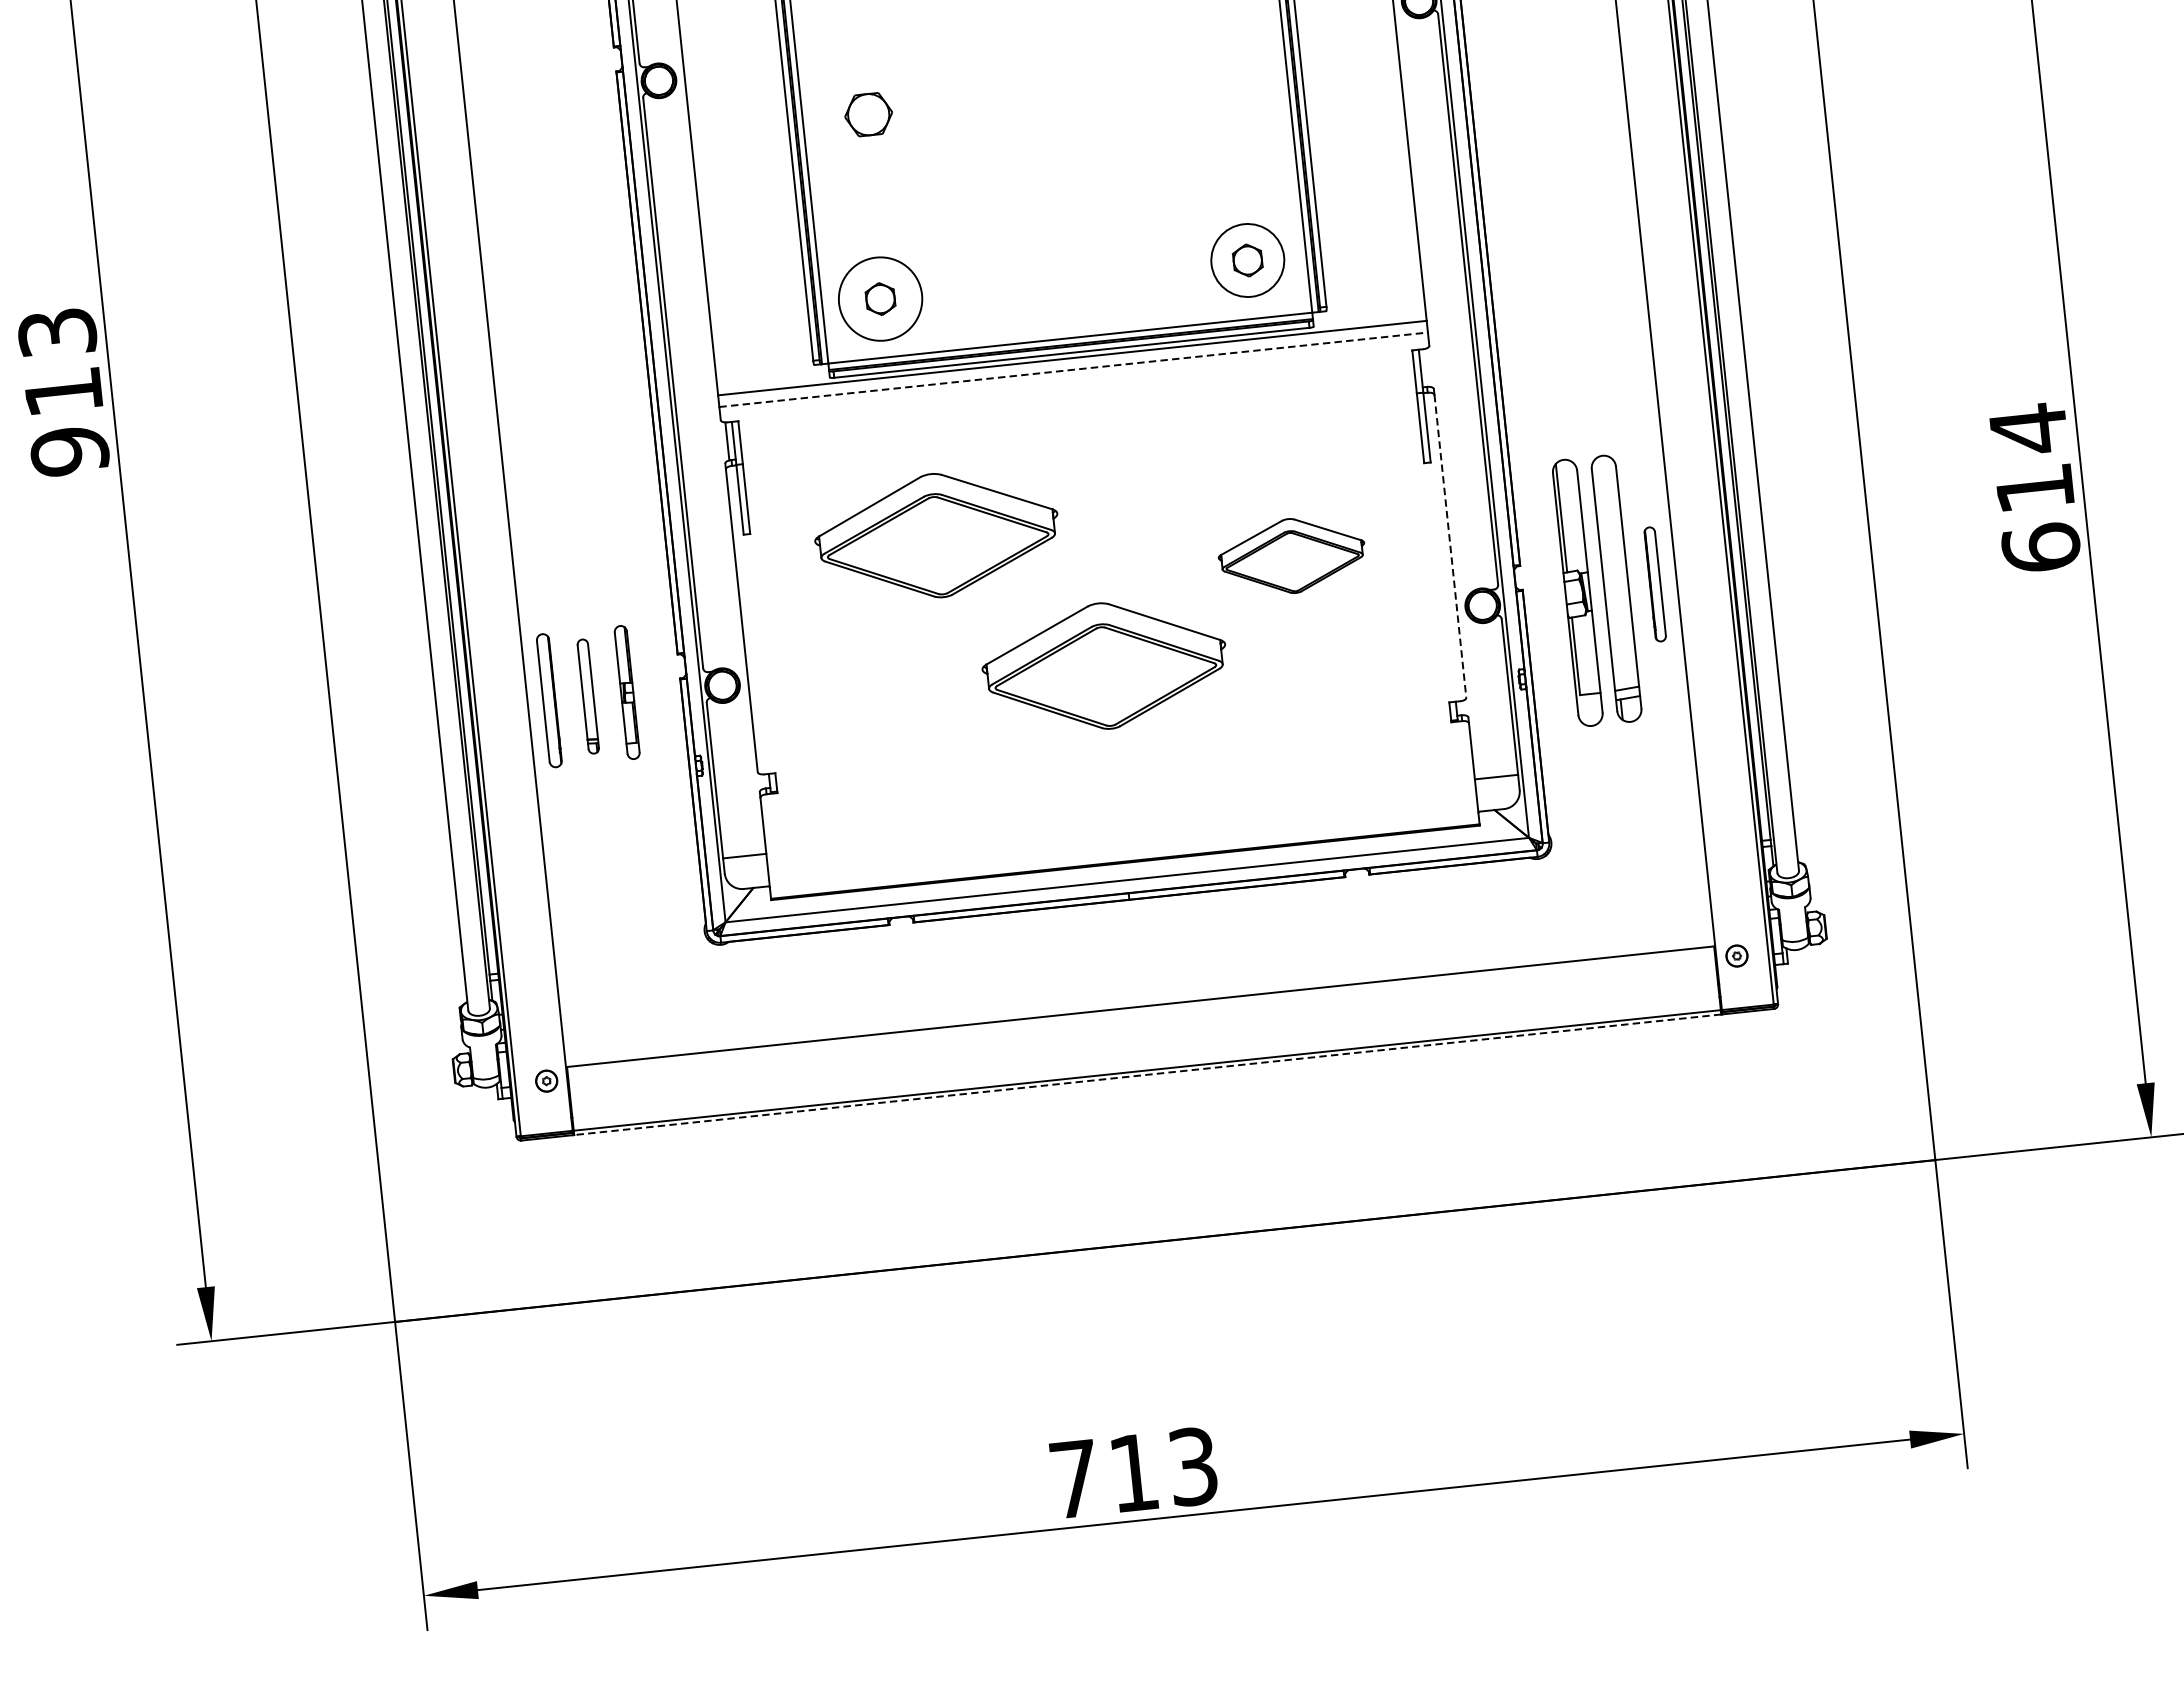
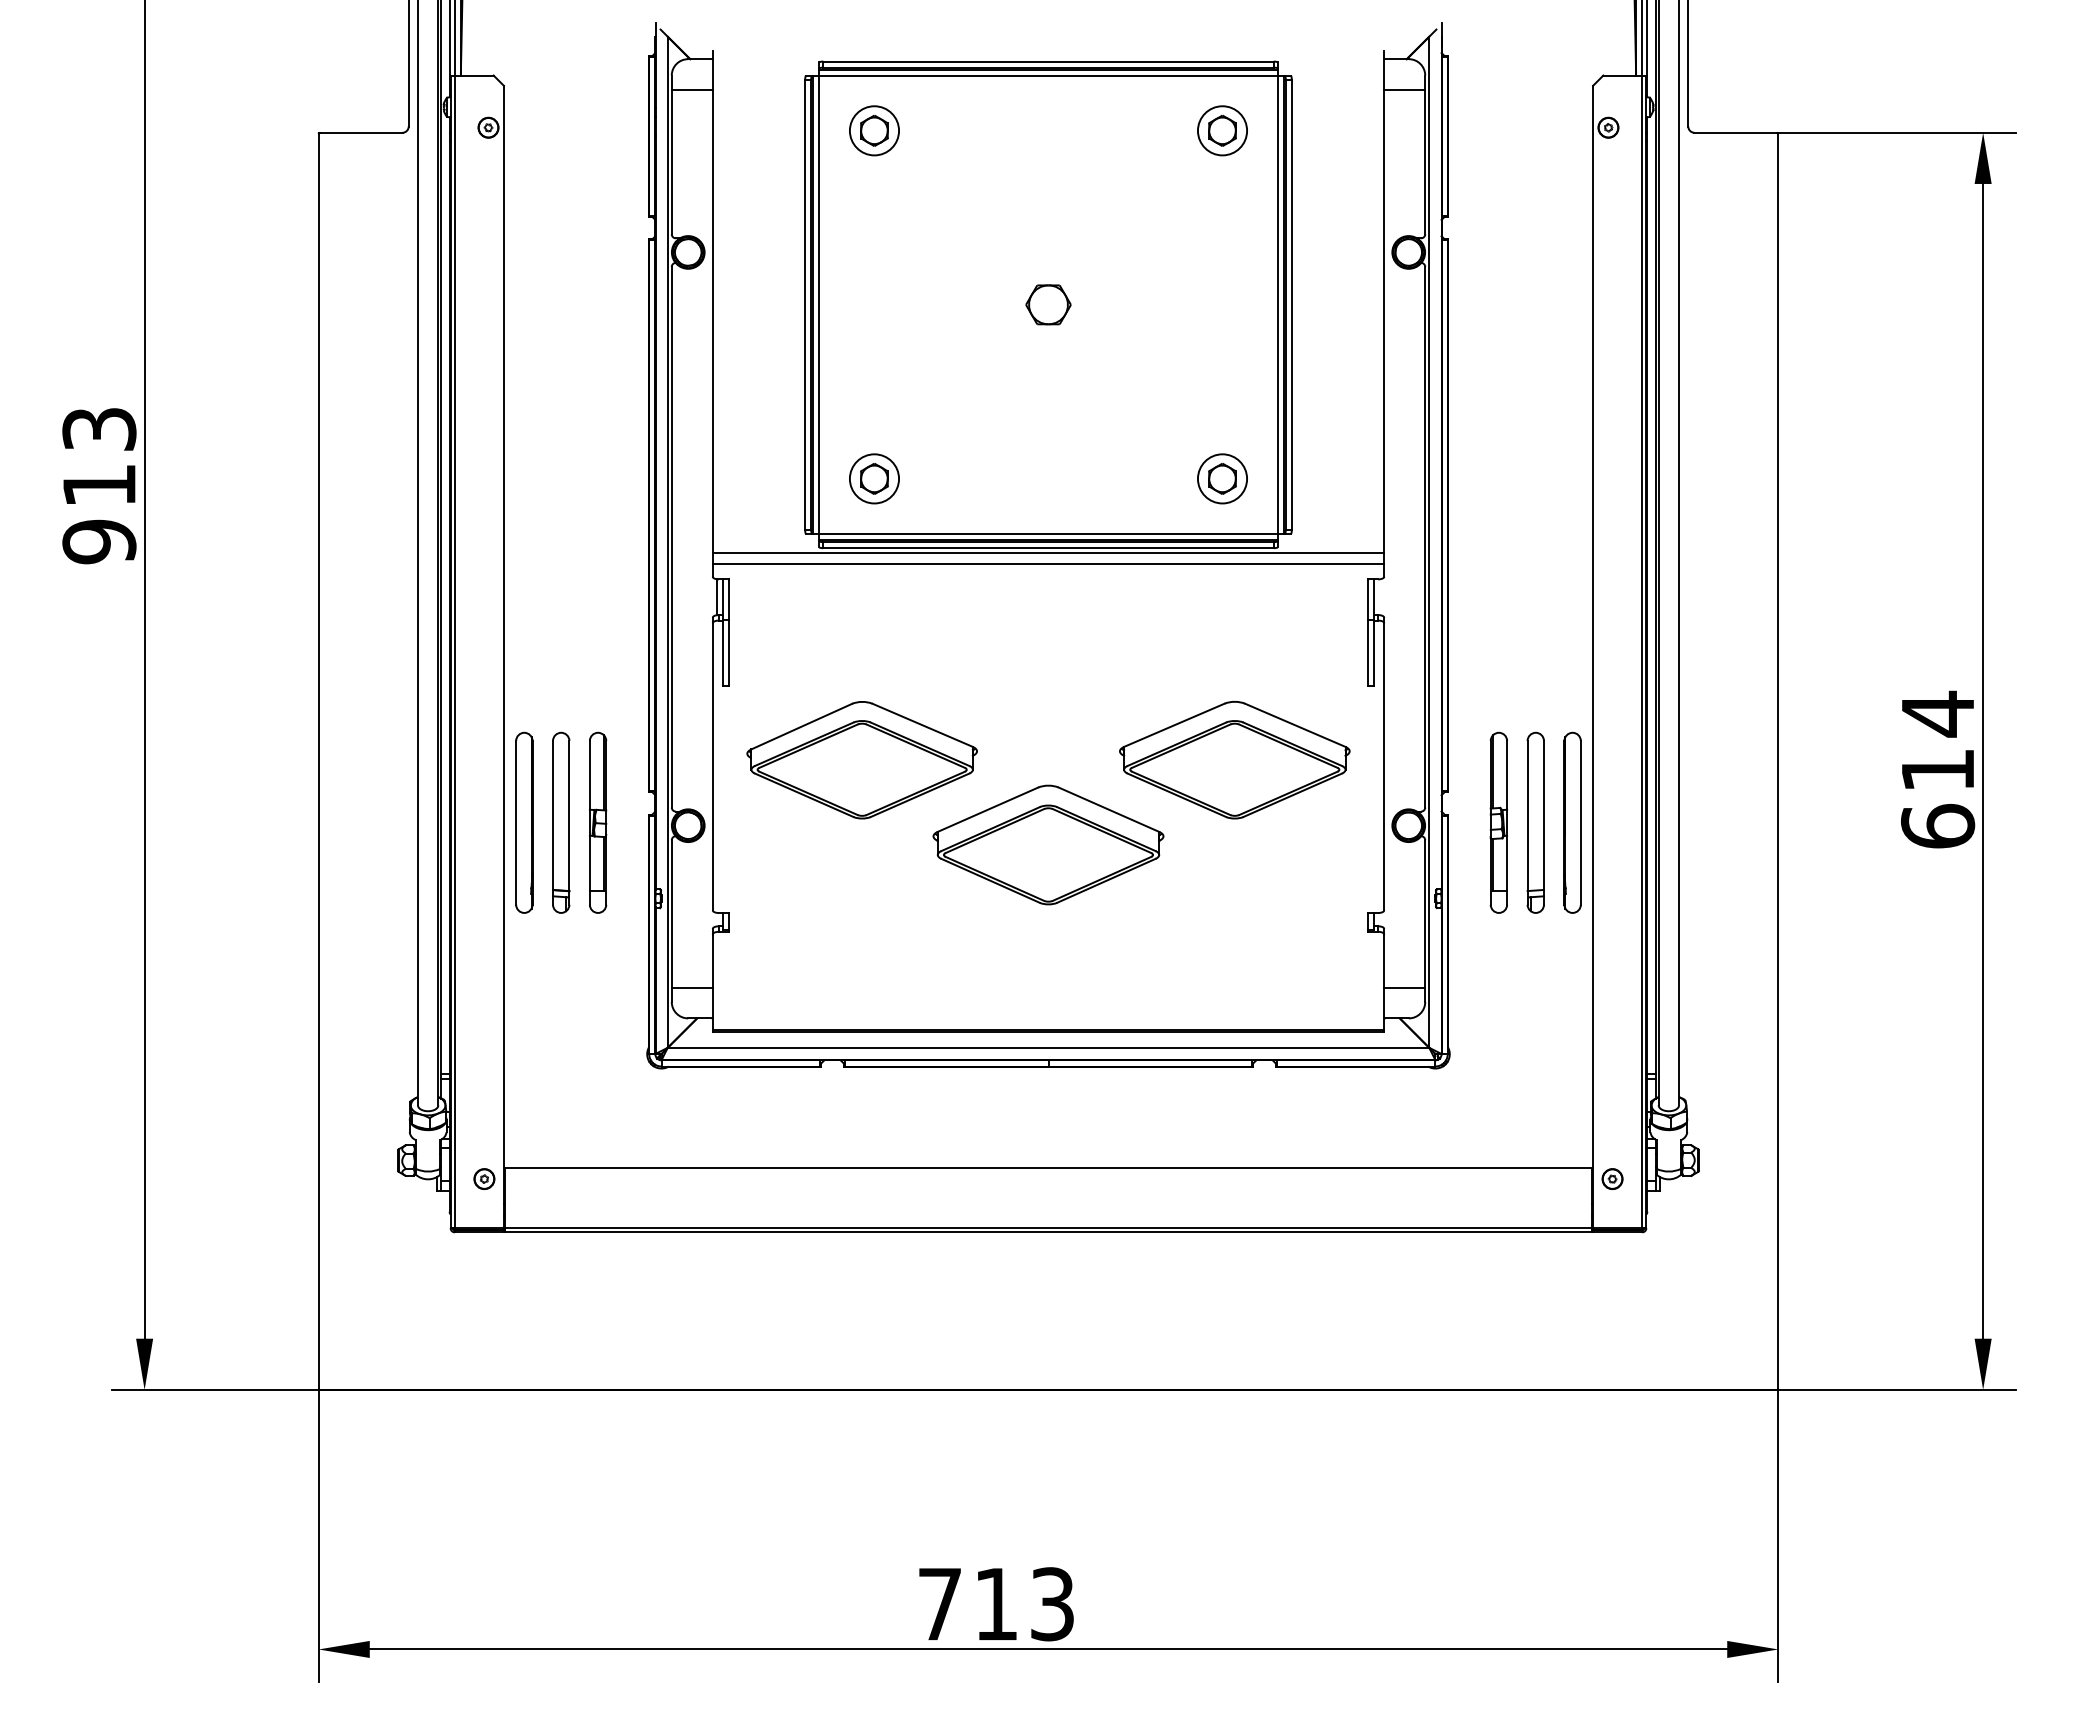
part: (868, 114) -> (1048, 304), moved
circle: (1247, 260) -> (1222, 478), size x0.71
circle: (880, 298) -> (874, 478), size x0.62
line: (1073, 370) -> (1048, 564), dashed -> solid
part: (936, 536) -> (861, 760), moved
line: (1450, 545) -> (1384, 766), dashed -> solid
part: (1291, 556) -> (1234, 760), size x1.67
part: (1655, 584) -> (1572, 822), size x1.67
part: (1616, 588) -> (1535, 822), size x0.71
part: (1577, 592) -> (1498, 822), size x0.71
part: (627, 692) -> (598, 822), size x1.43
part: (588, 696) -> (561, 822), size x1.67
part: (549, 700) -> (524, 822), size x1.43
line: (1147, 1074) -> (1048, 1232), dashed -> solid

